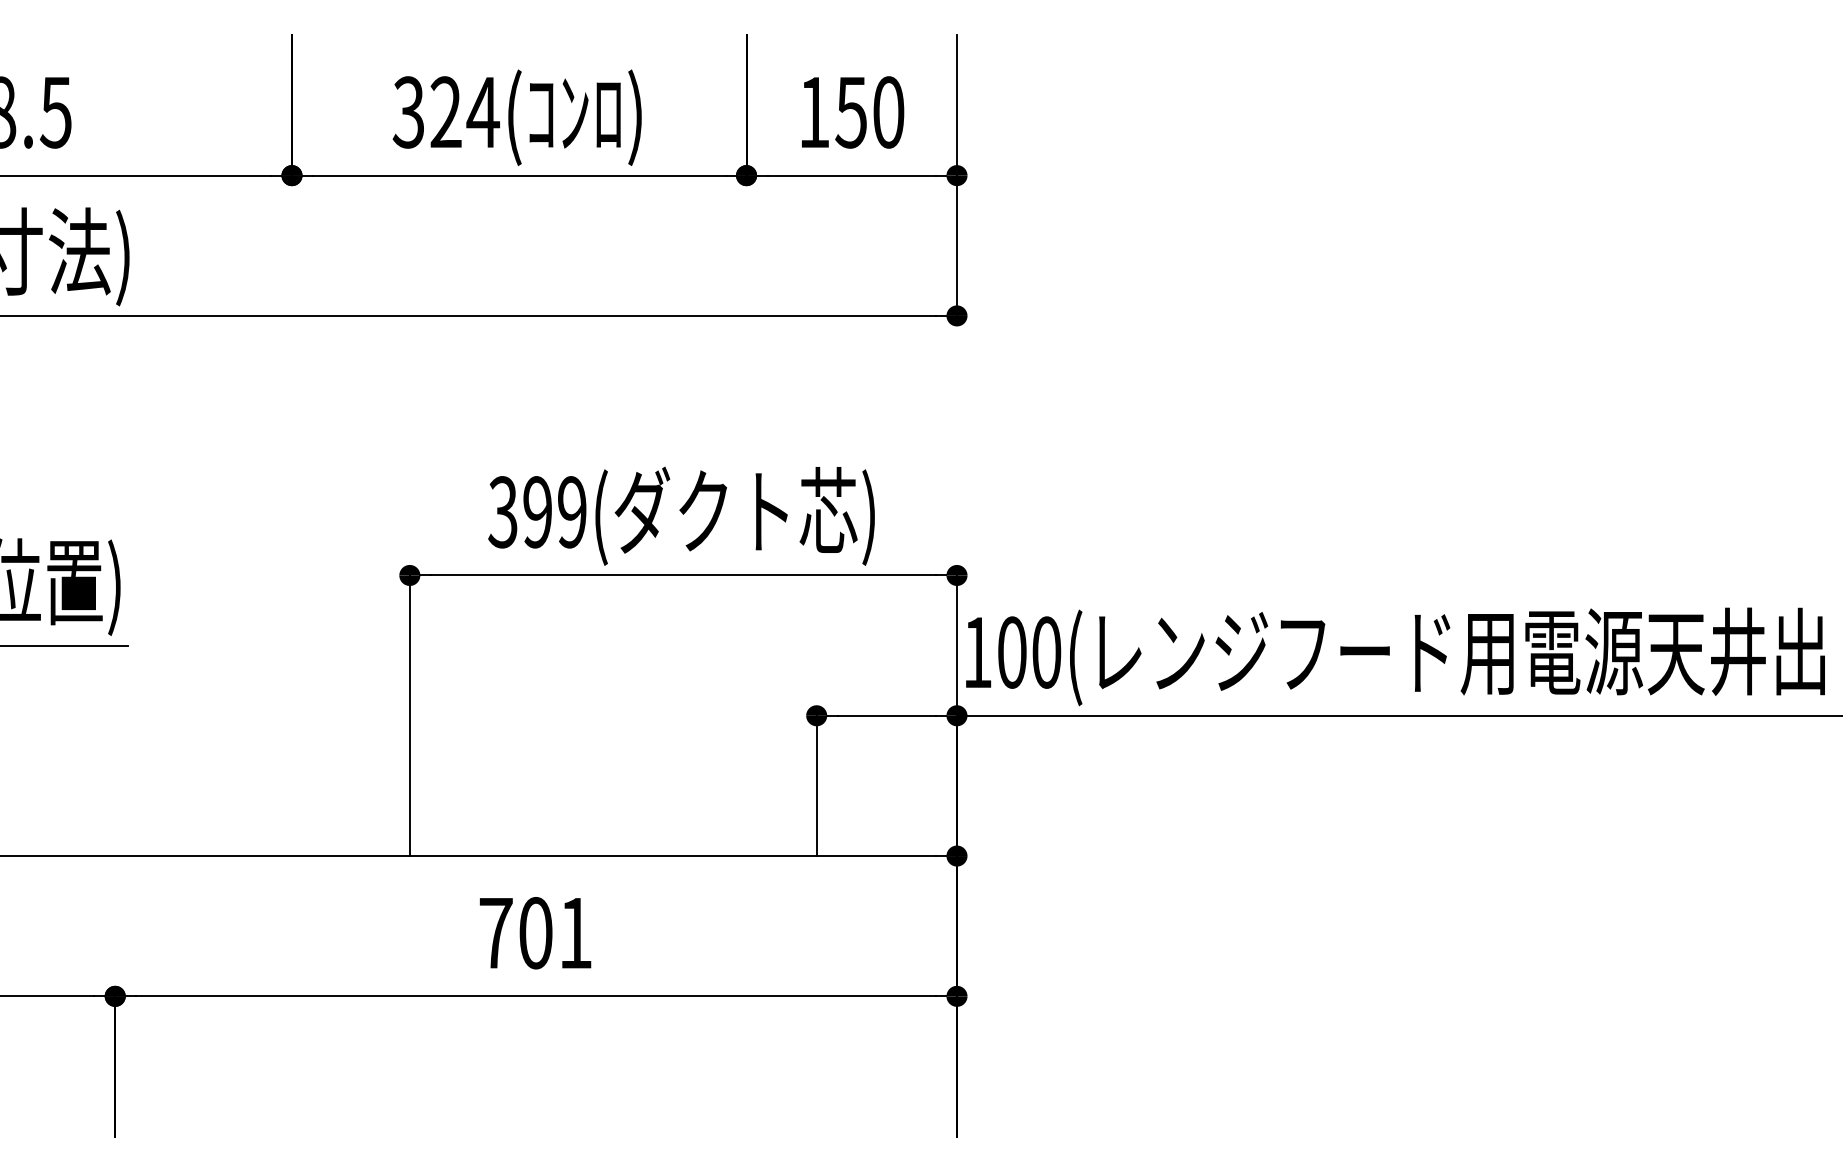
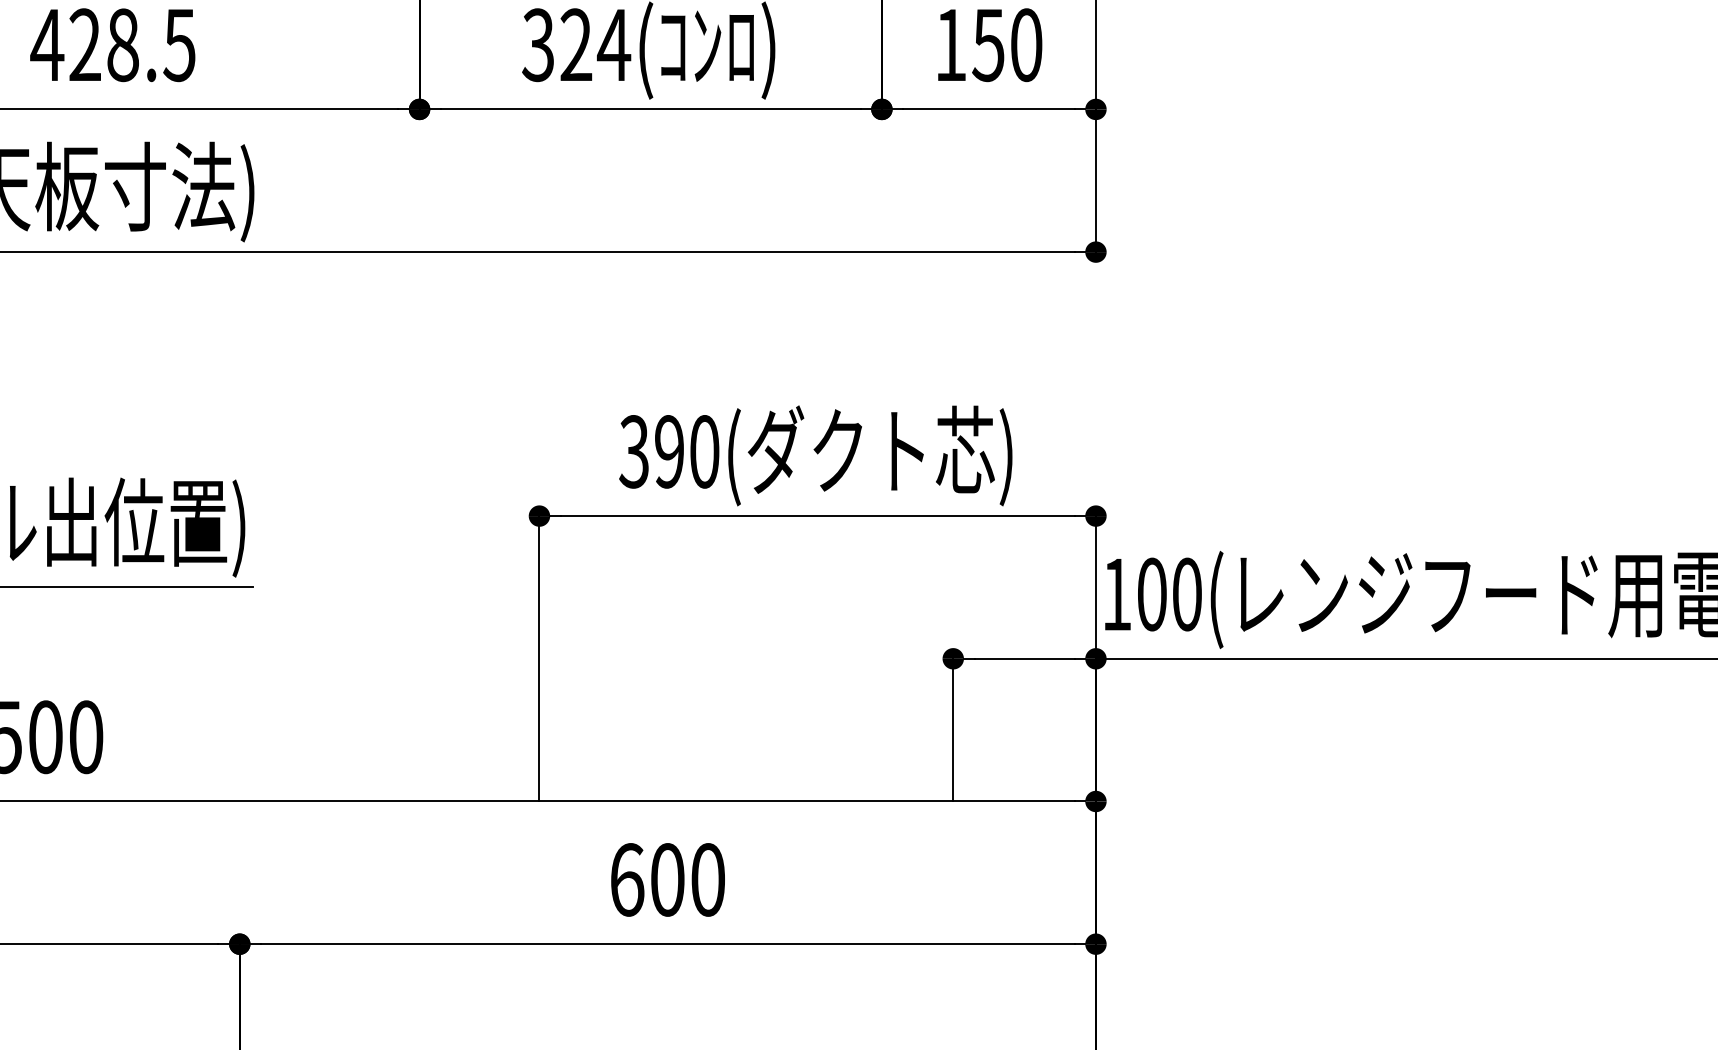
text: (572, 512) -> (704, 452), 399( -> 390(
text: (535, 933) -> (667, 880), 701 -> 600

